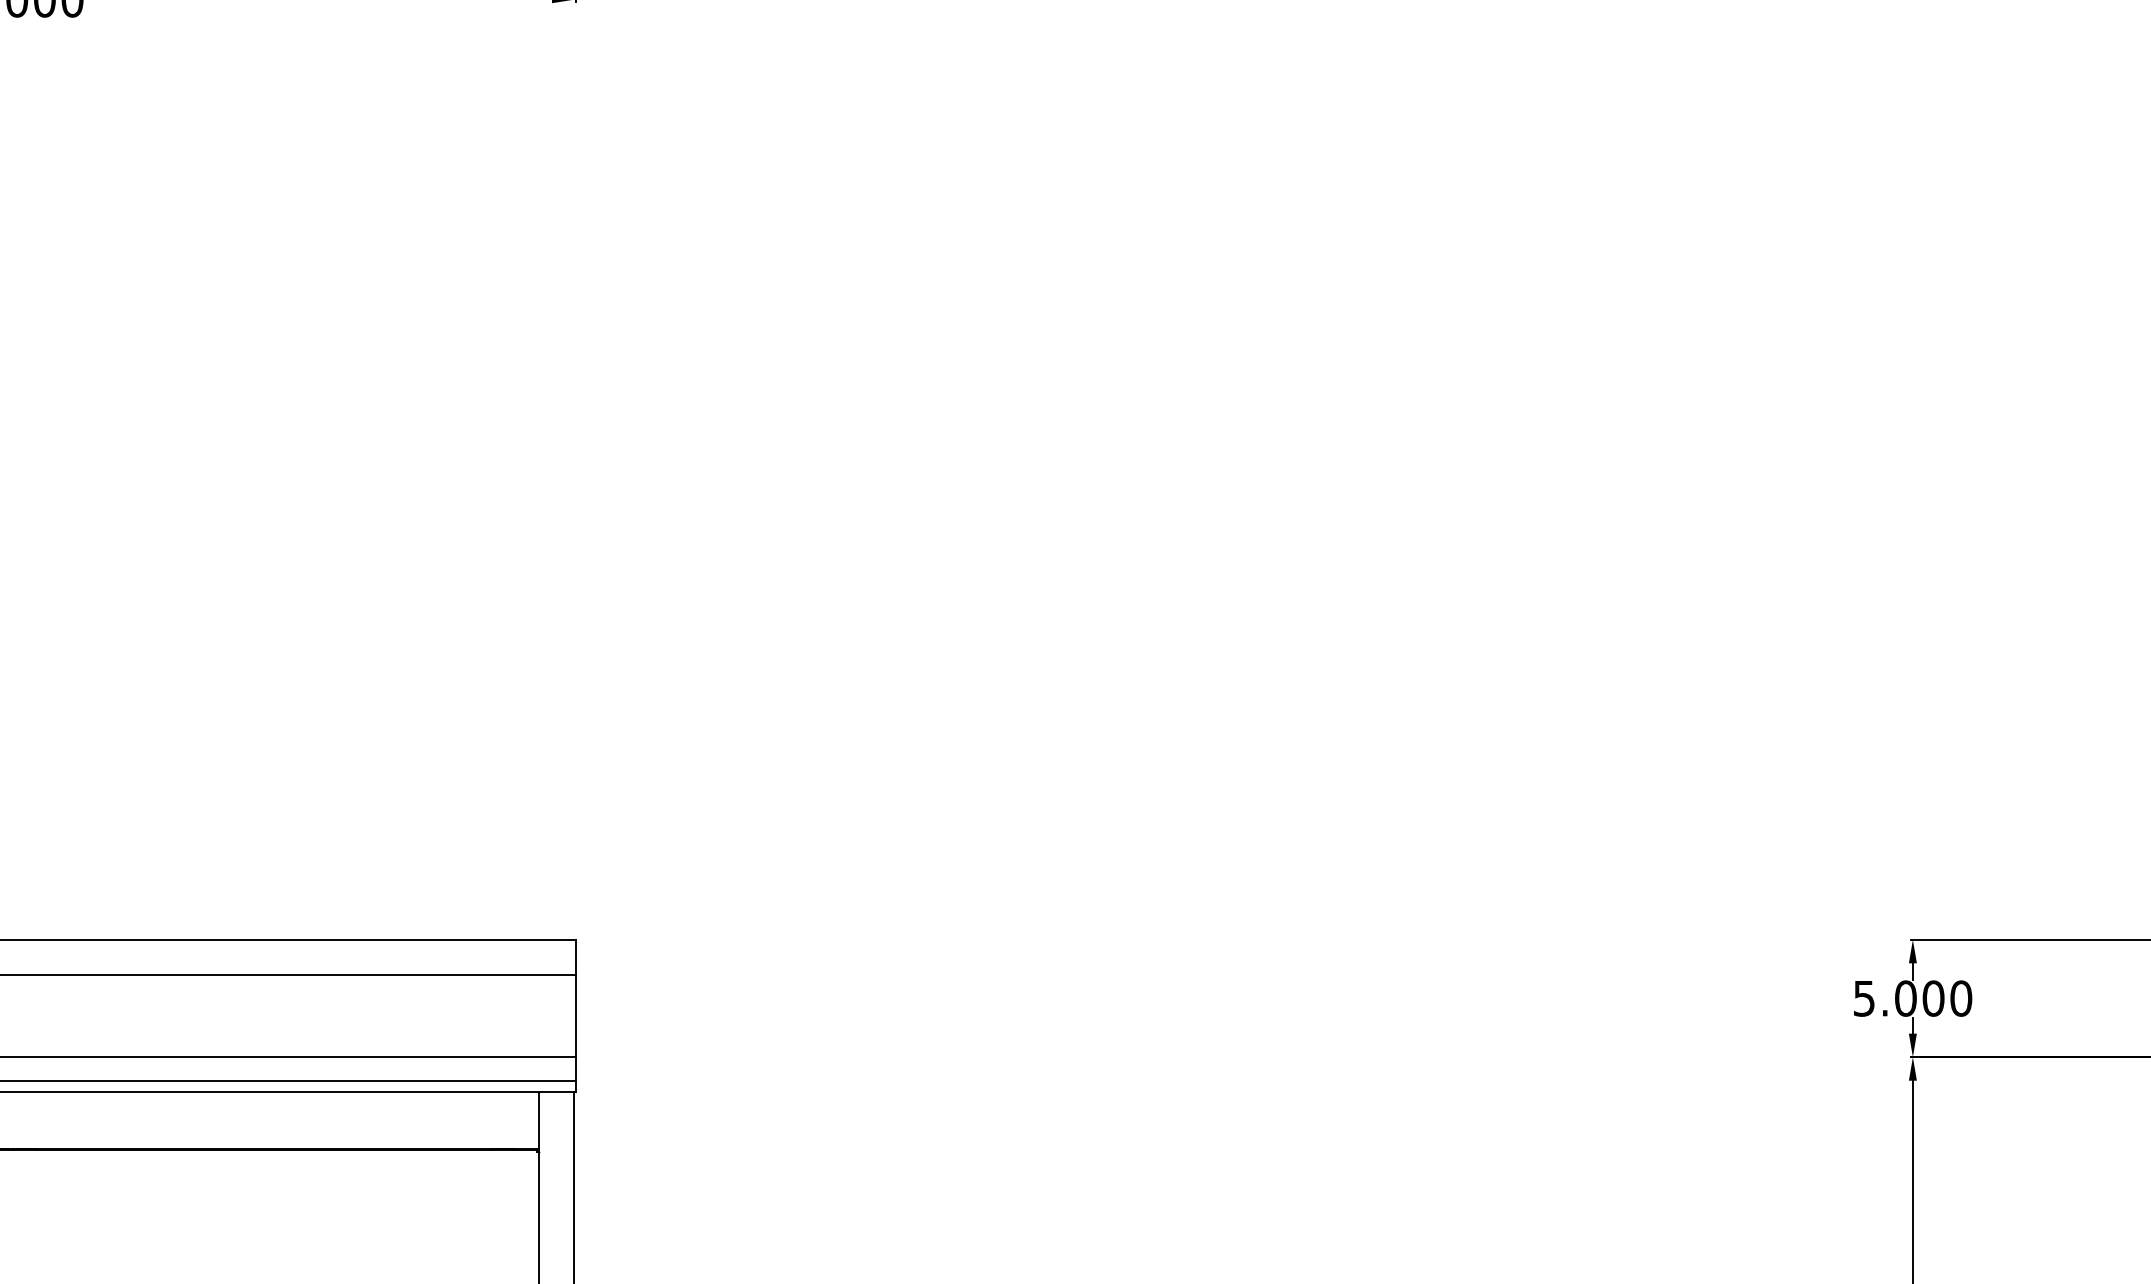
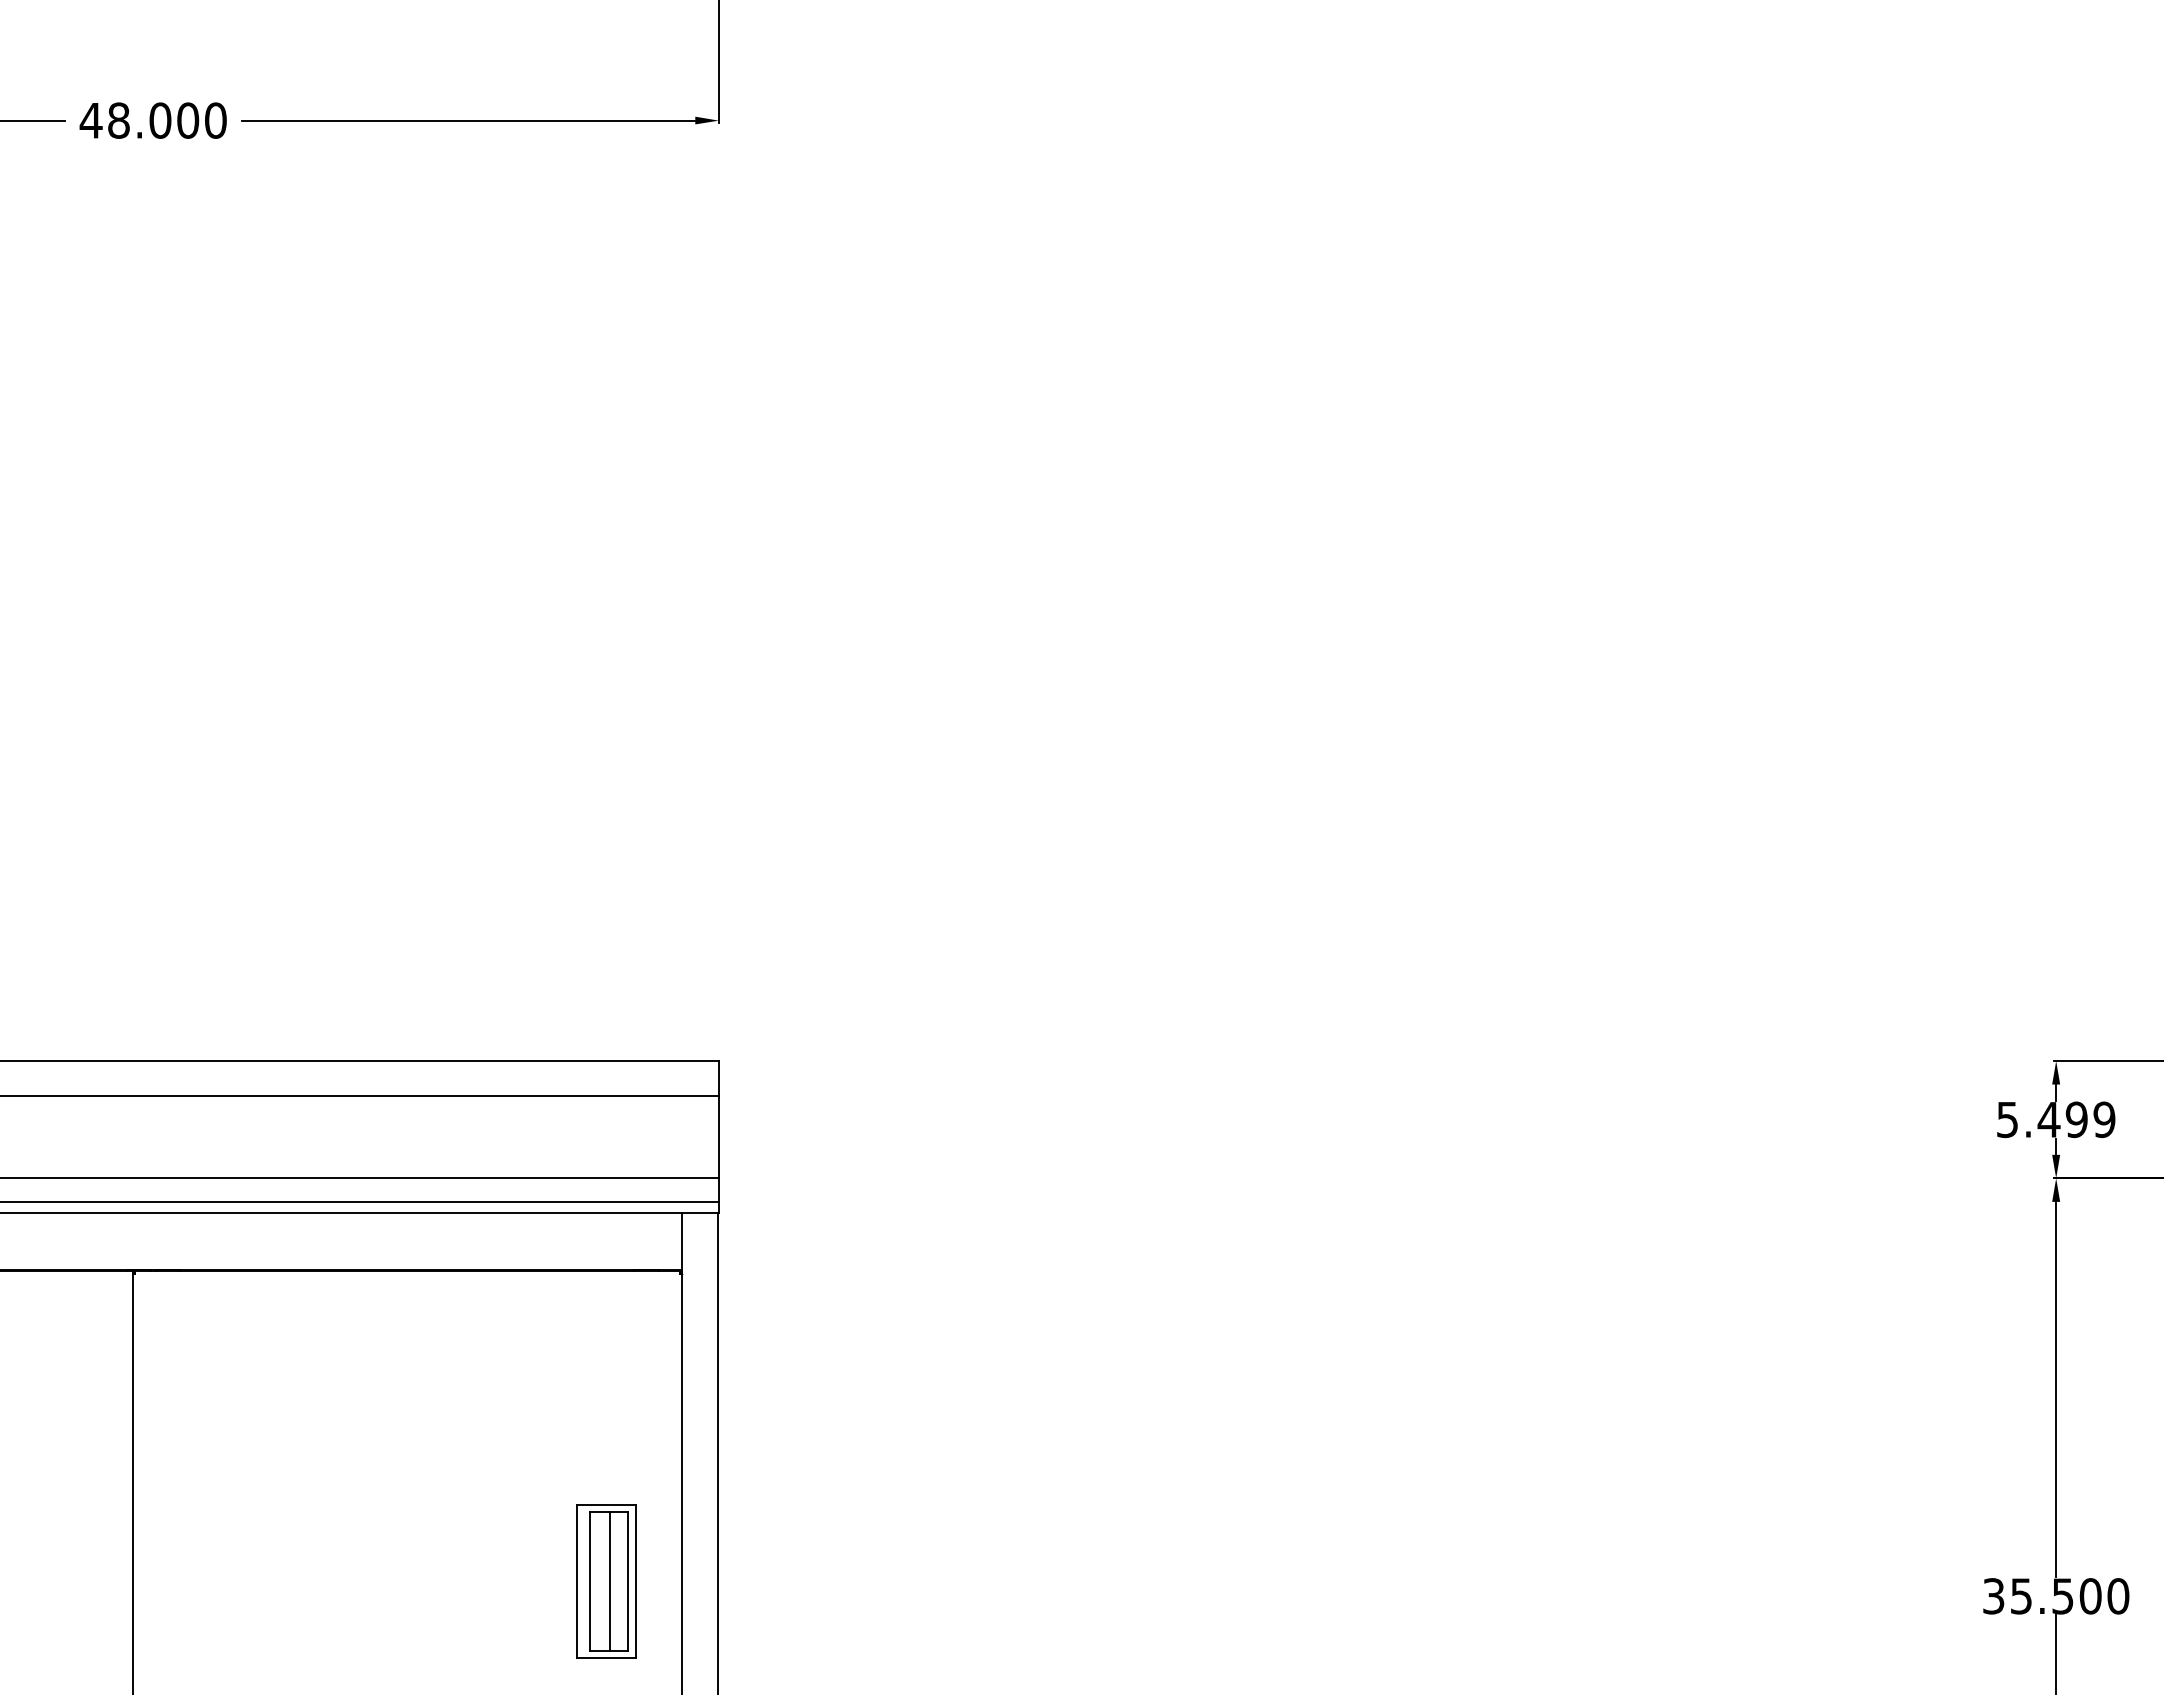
text: (1933, 998) -> (2076, 1119), 5.000 -> 5.499

